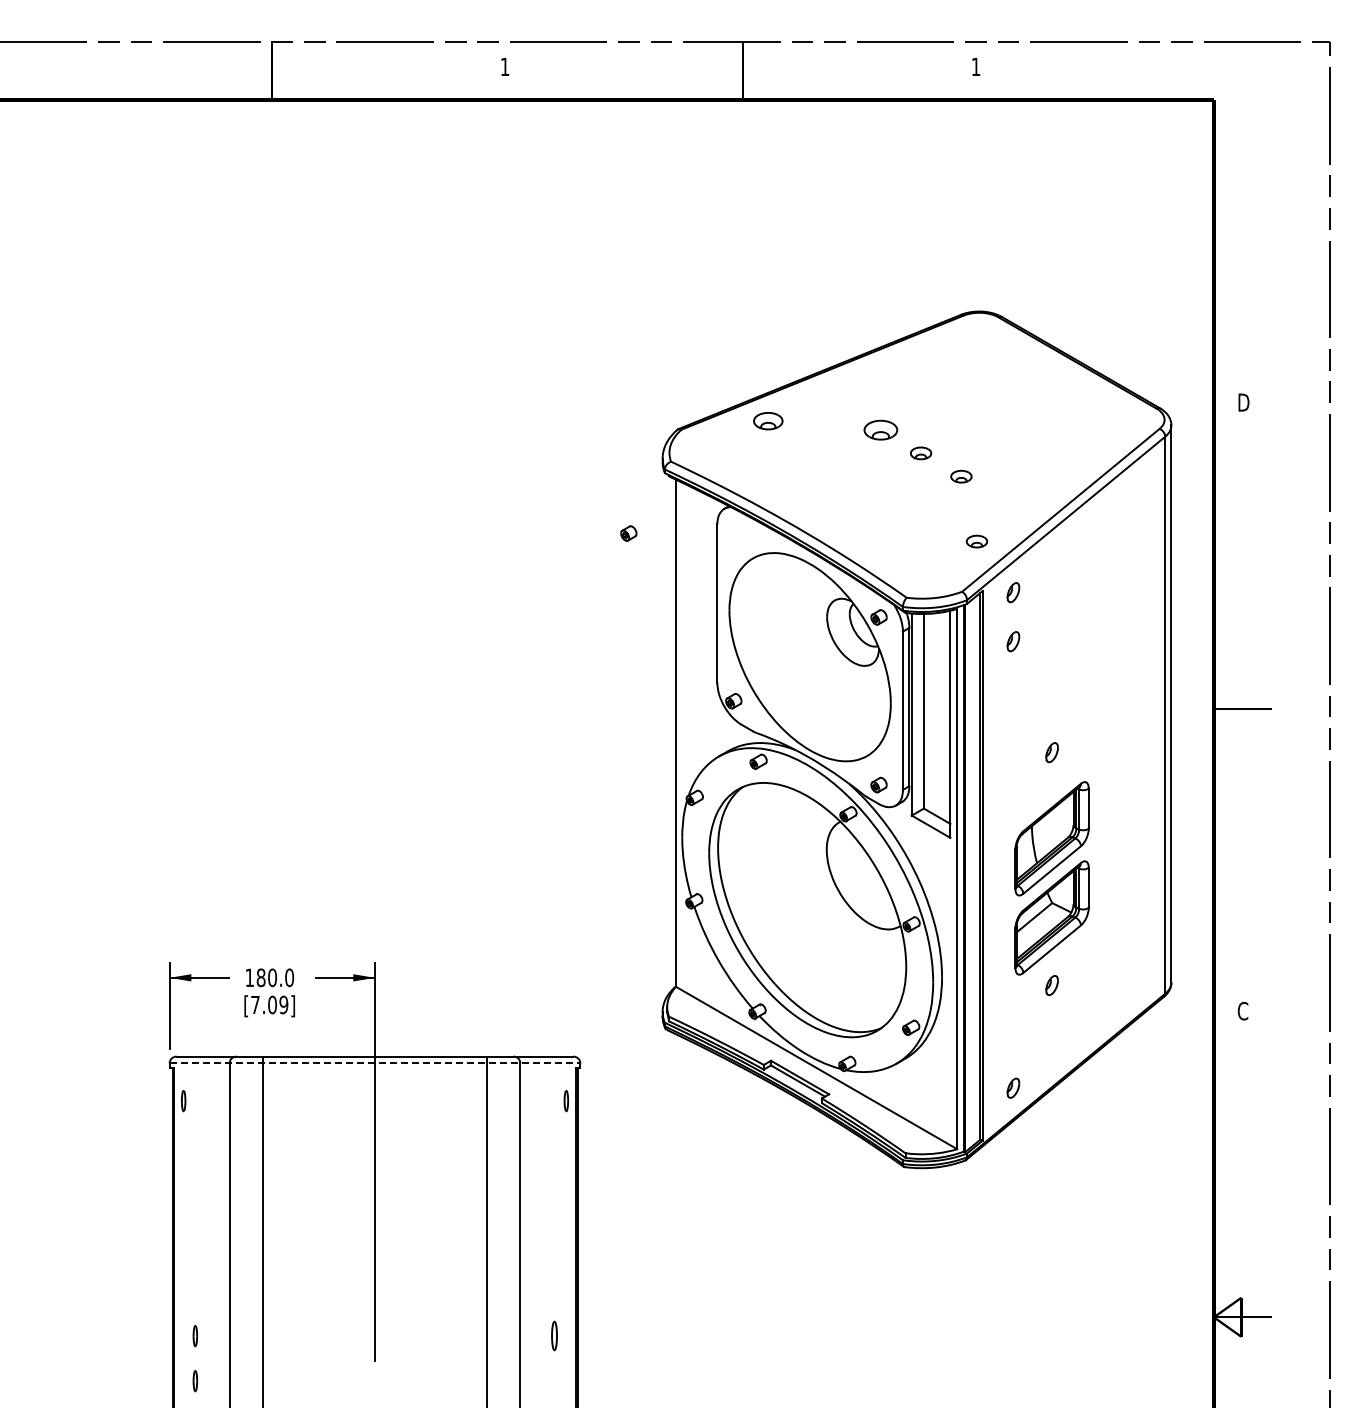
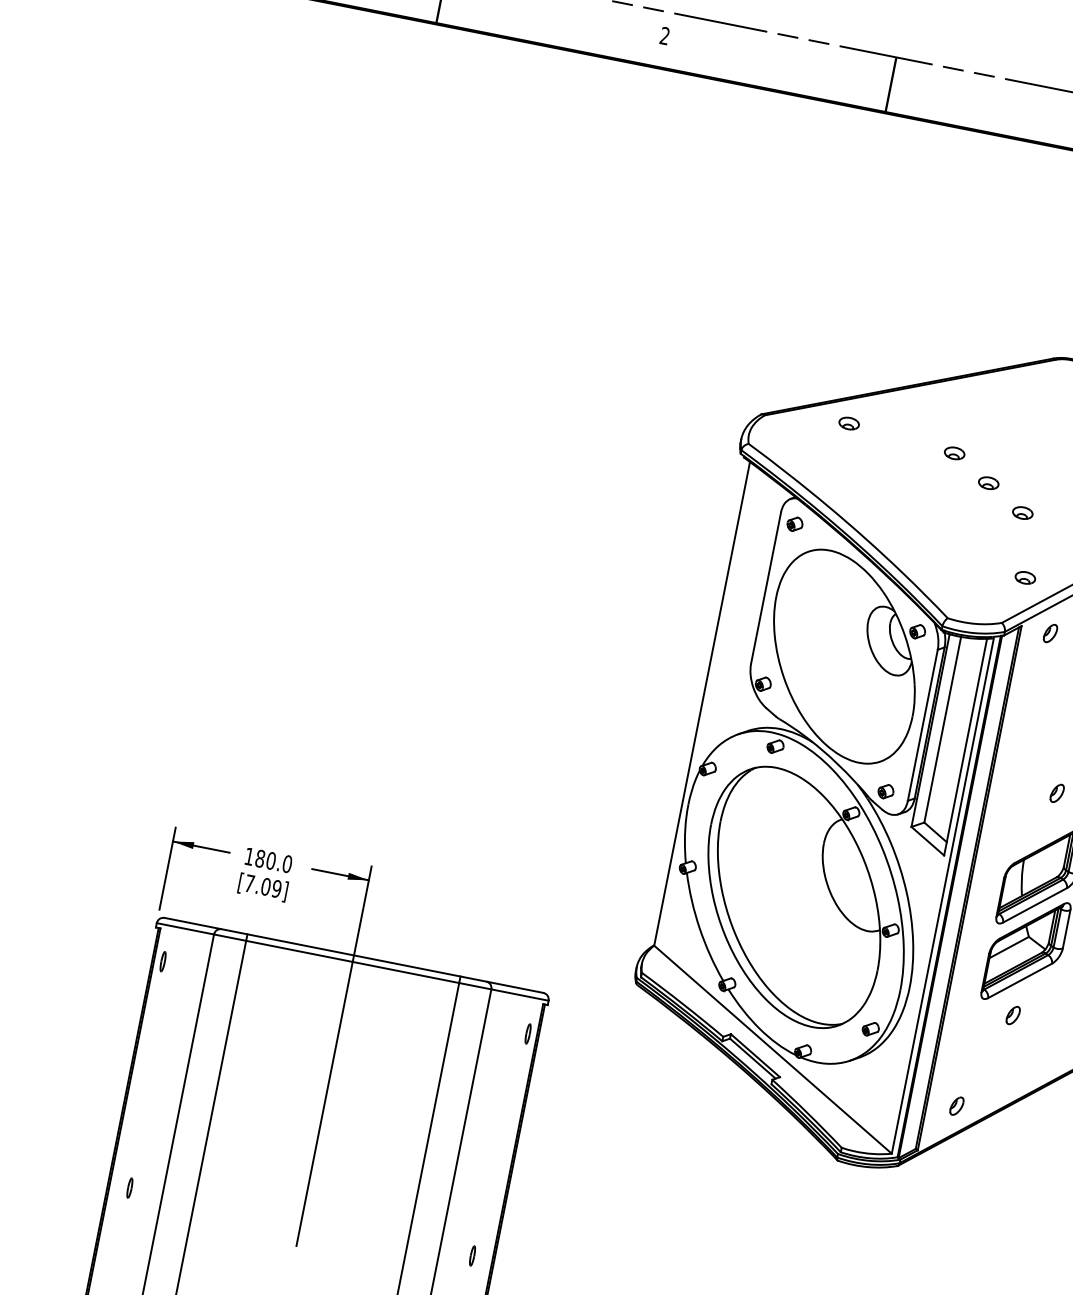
text: (504, 66) -> (664, 35), 1 -> 2
part: (768, 420) -> (849, 423), size x0.71
part: (880, 429) -> (954, 452), size x0.62
part: (628, 533) -> (794, 524), moved
part: (1013, 641) -> (1041, 680), removed
line: (375, 1063) -> (353, 962), dashed -> solid
part: (554, 1336) -> (472, 1256), size x0.71
part: (195, 1381) -> (121, 1231), removed

